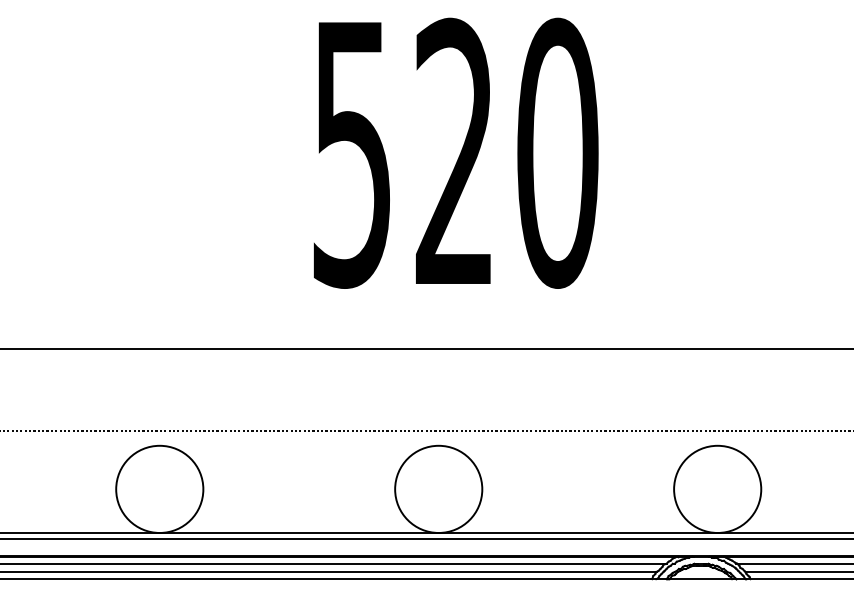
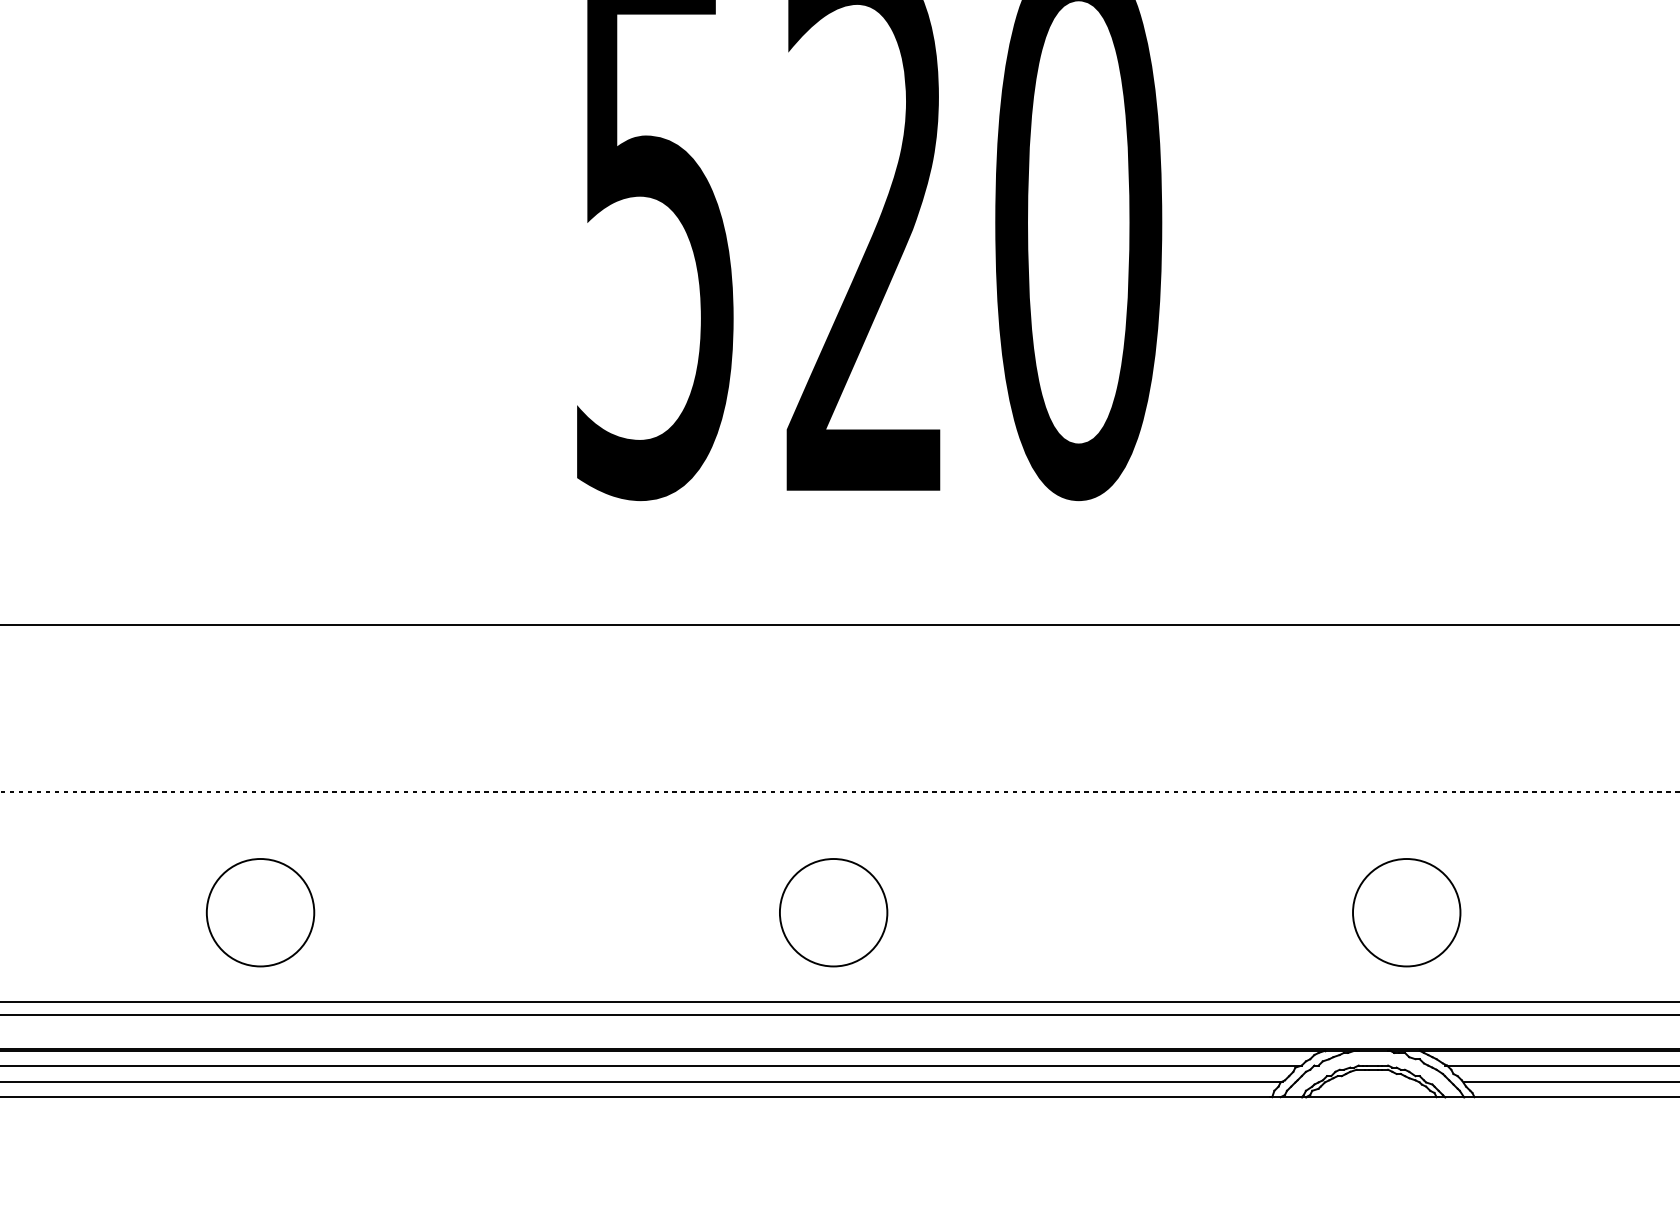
circle: (159, 488) -> (259, 910), size x0.6
circle: (438, 488) -> (833, 910), size x0.6
circle: (717, 488) -> (1406, 910), size x0.6

